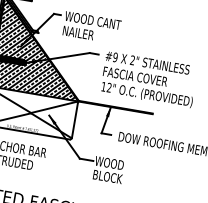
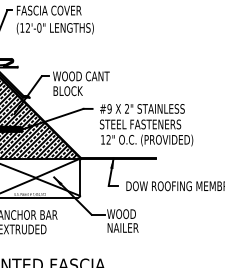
text: (78, 33) -> (69, 91), NAILER -> BLOCK
text: (143, 78) -> (140, 124), FASCIA COVER -> STEEL FASTENERS
text: (109, 176) -> (123, 227), BLOCK -> NAILER

